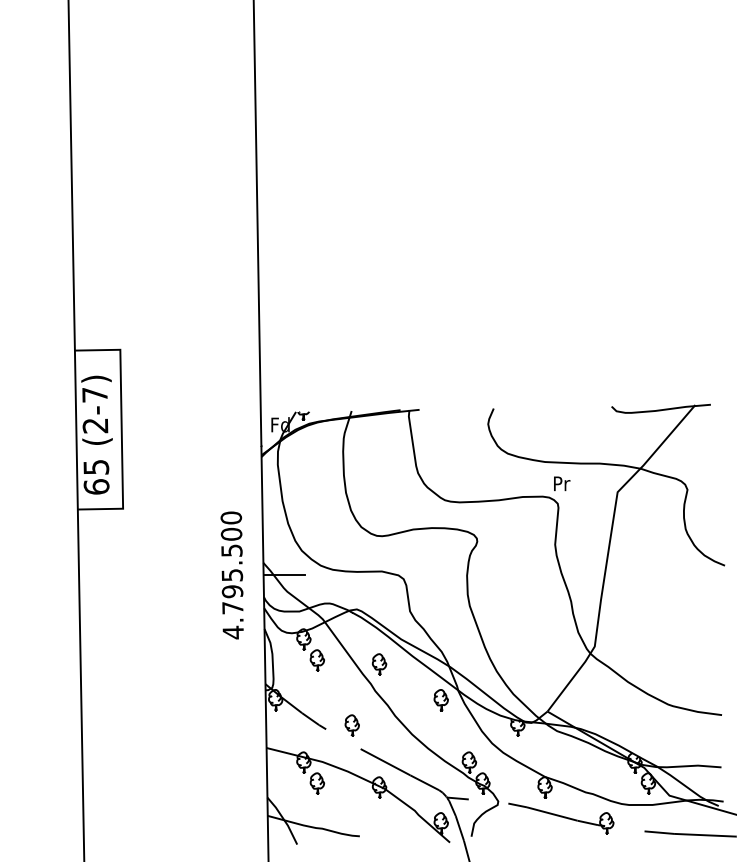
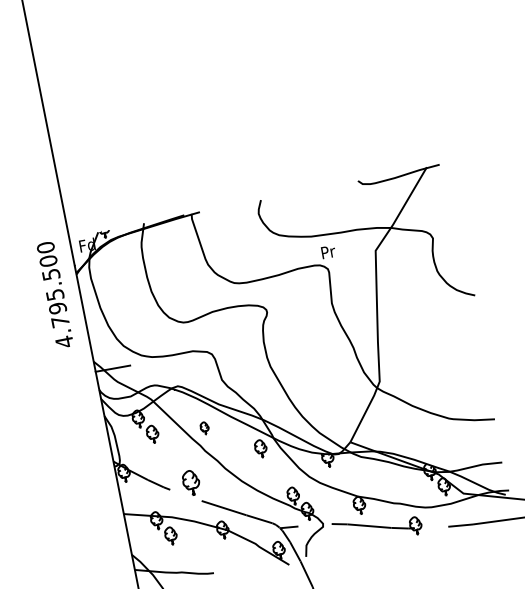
text: (231, 575) -> (54, 295), moved
part: (379, 664) -> (204, 428), size x0.7
part: (351, 725) -> (190, 482), size x1.4

